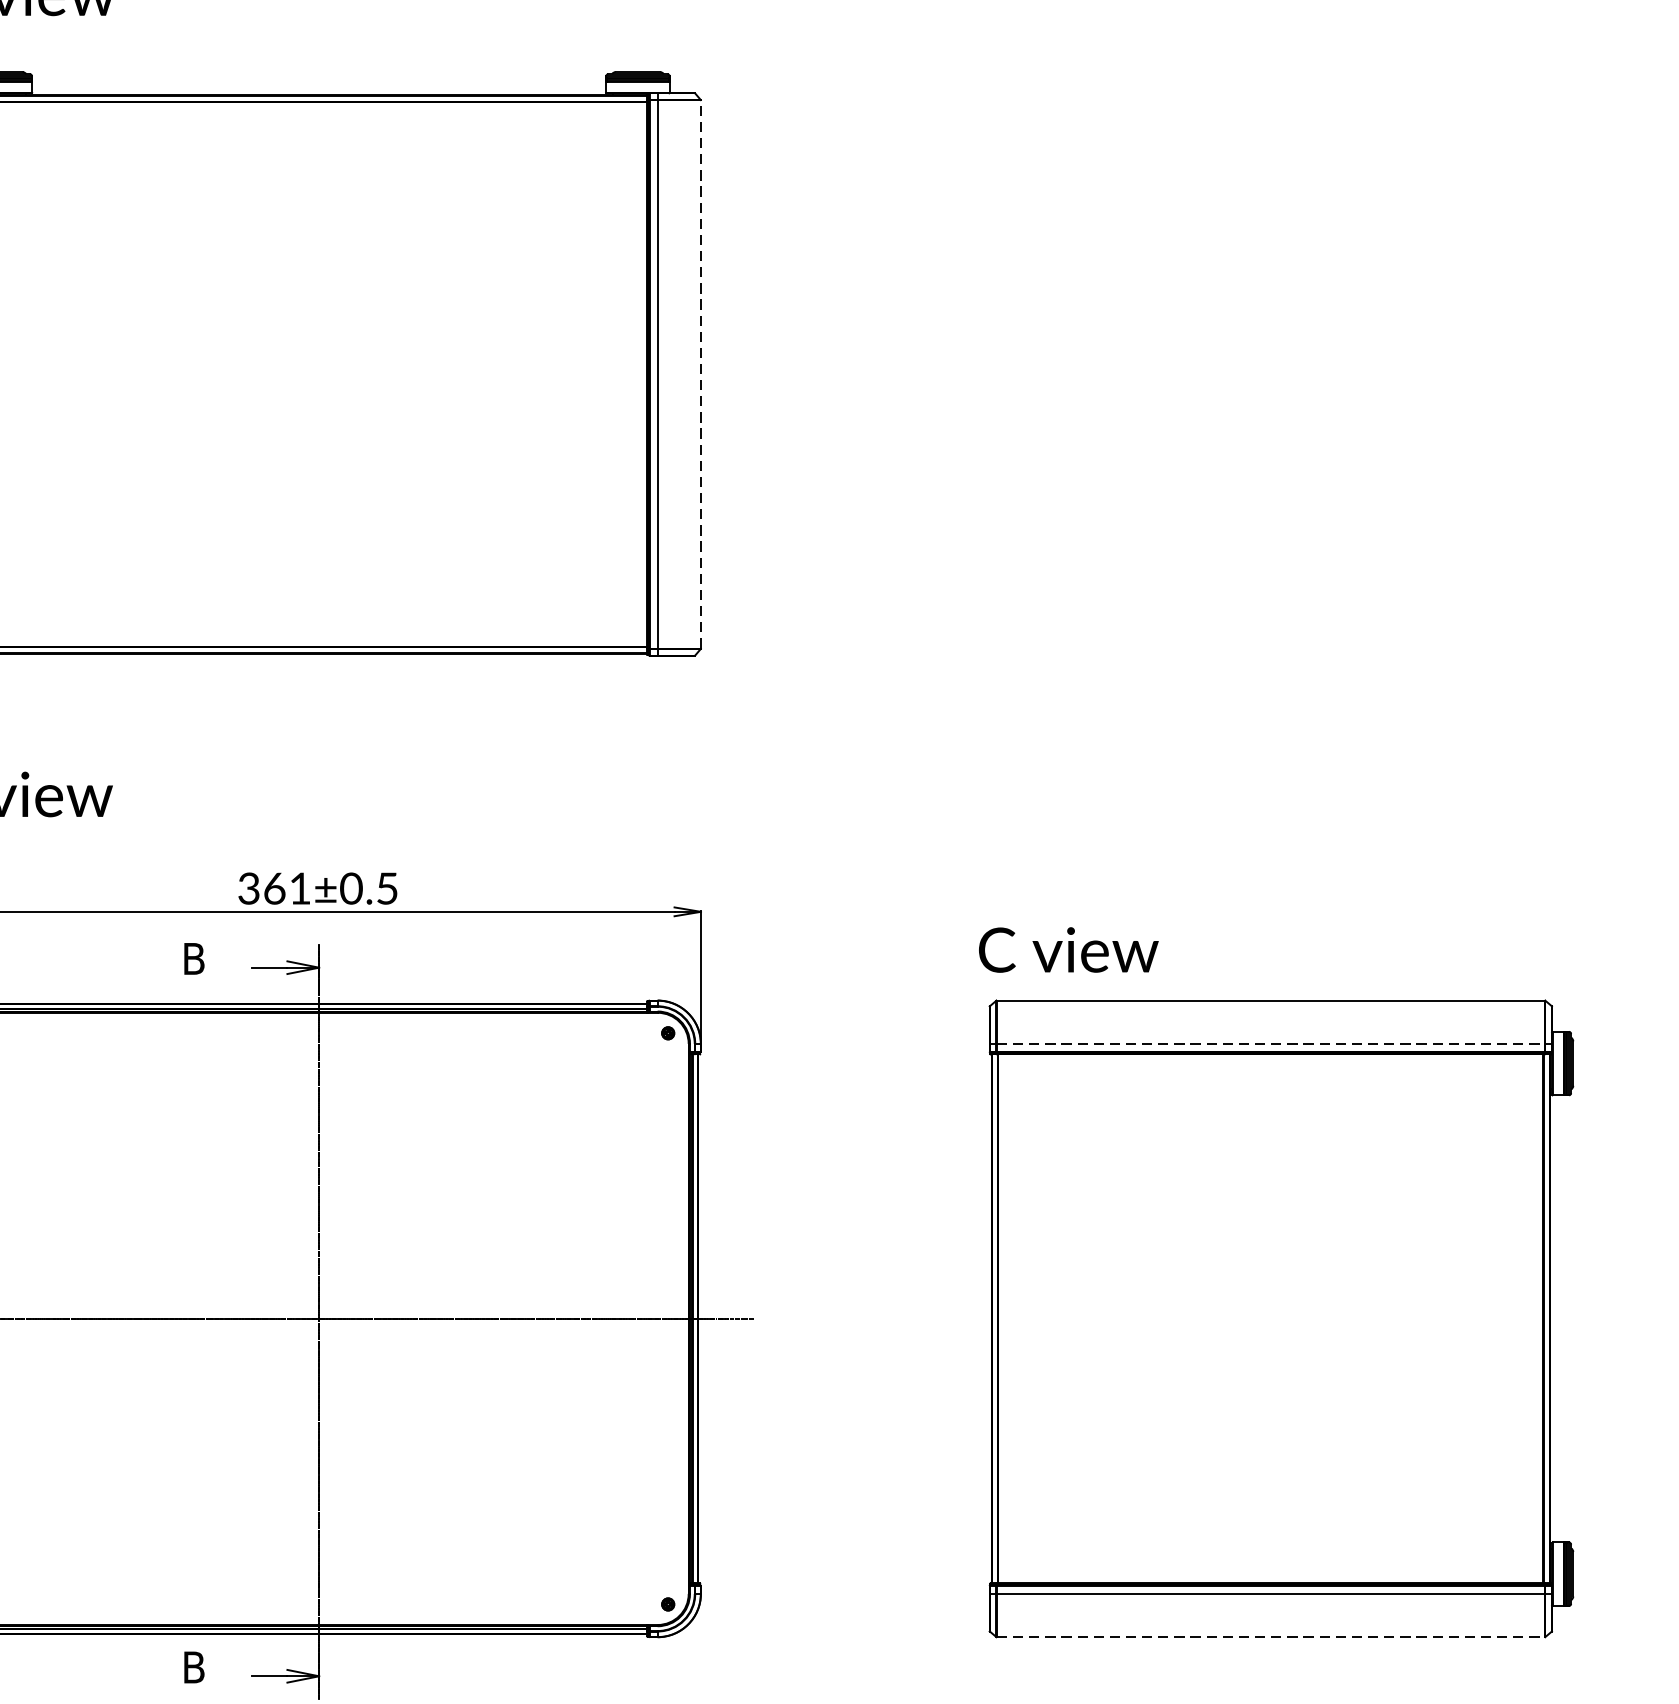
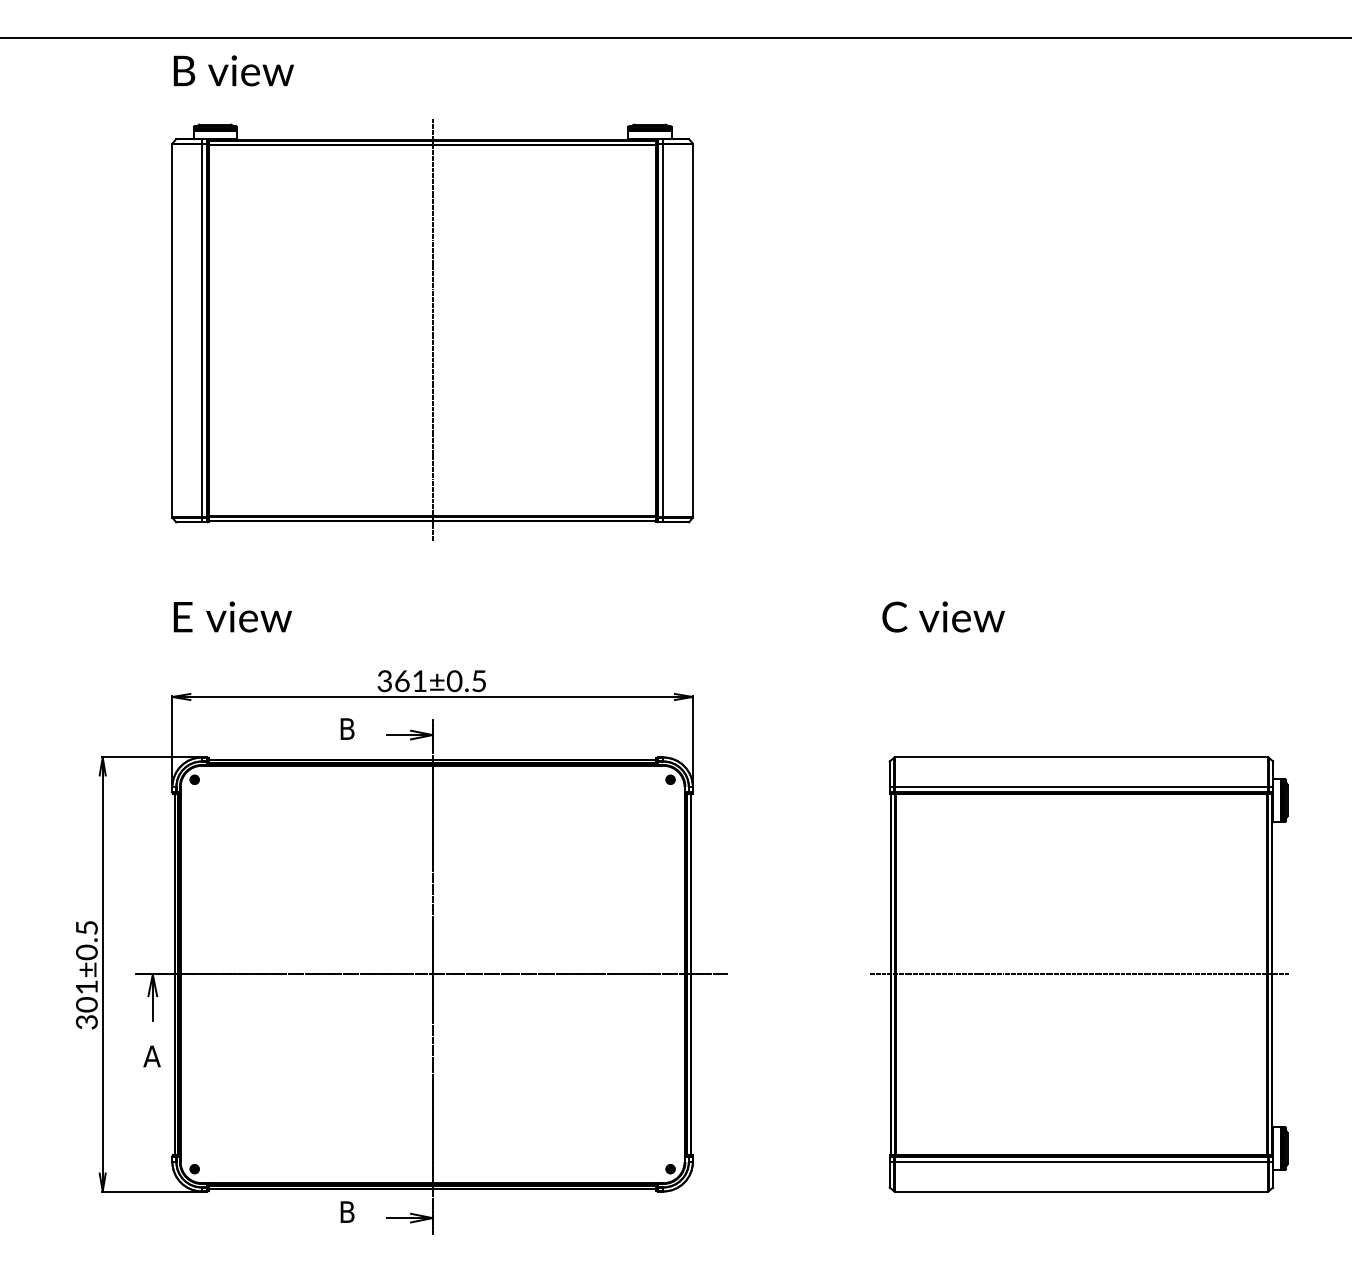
line: (318, 374) -> (432, 330), added
line: (700, 374) -> (692, 330), dashed -> solid
text: (1068, 949) -> (943, 616), moved
line: (1270, 1044) -> (1081, 787), dashed -> solid
line: (1266, 1318) -> (1078, 974), added
line: (1270, 1637) -> (1081, 1191), dashed -> solid

